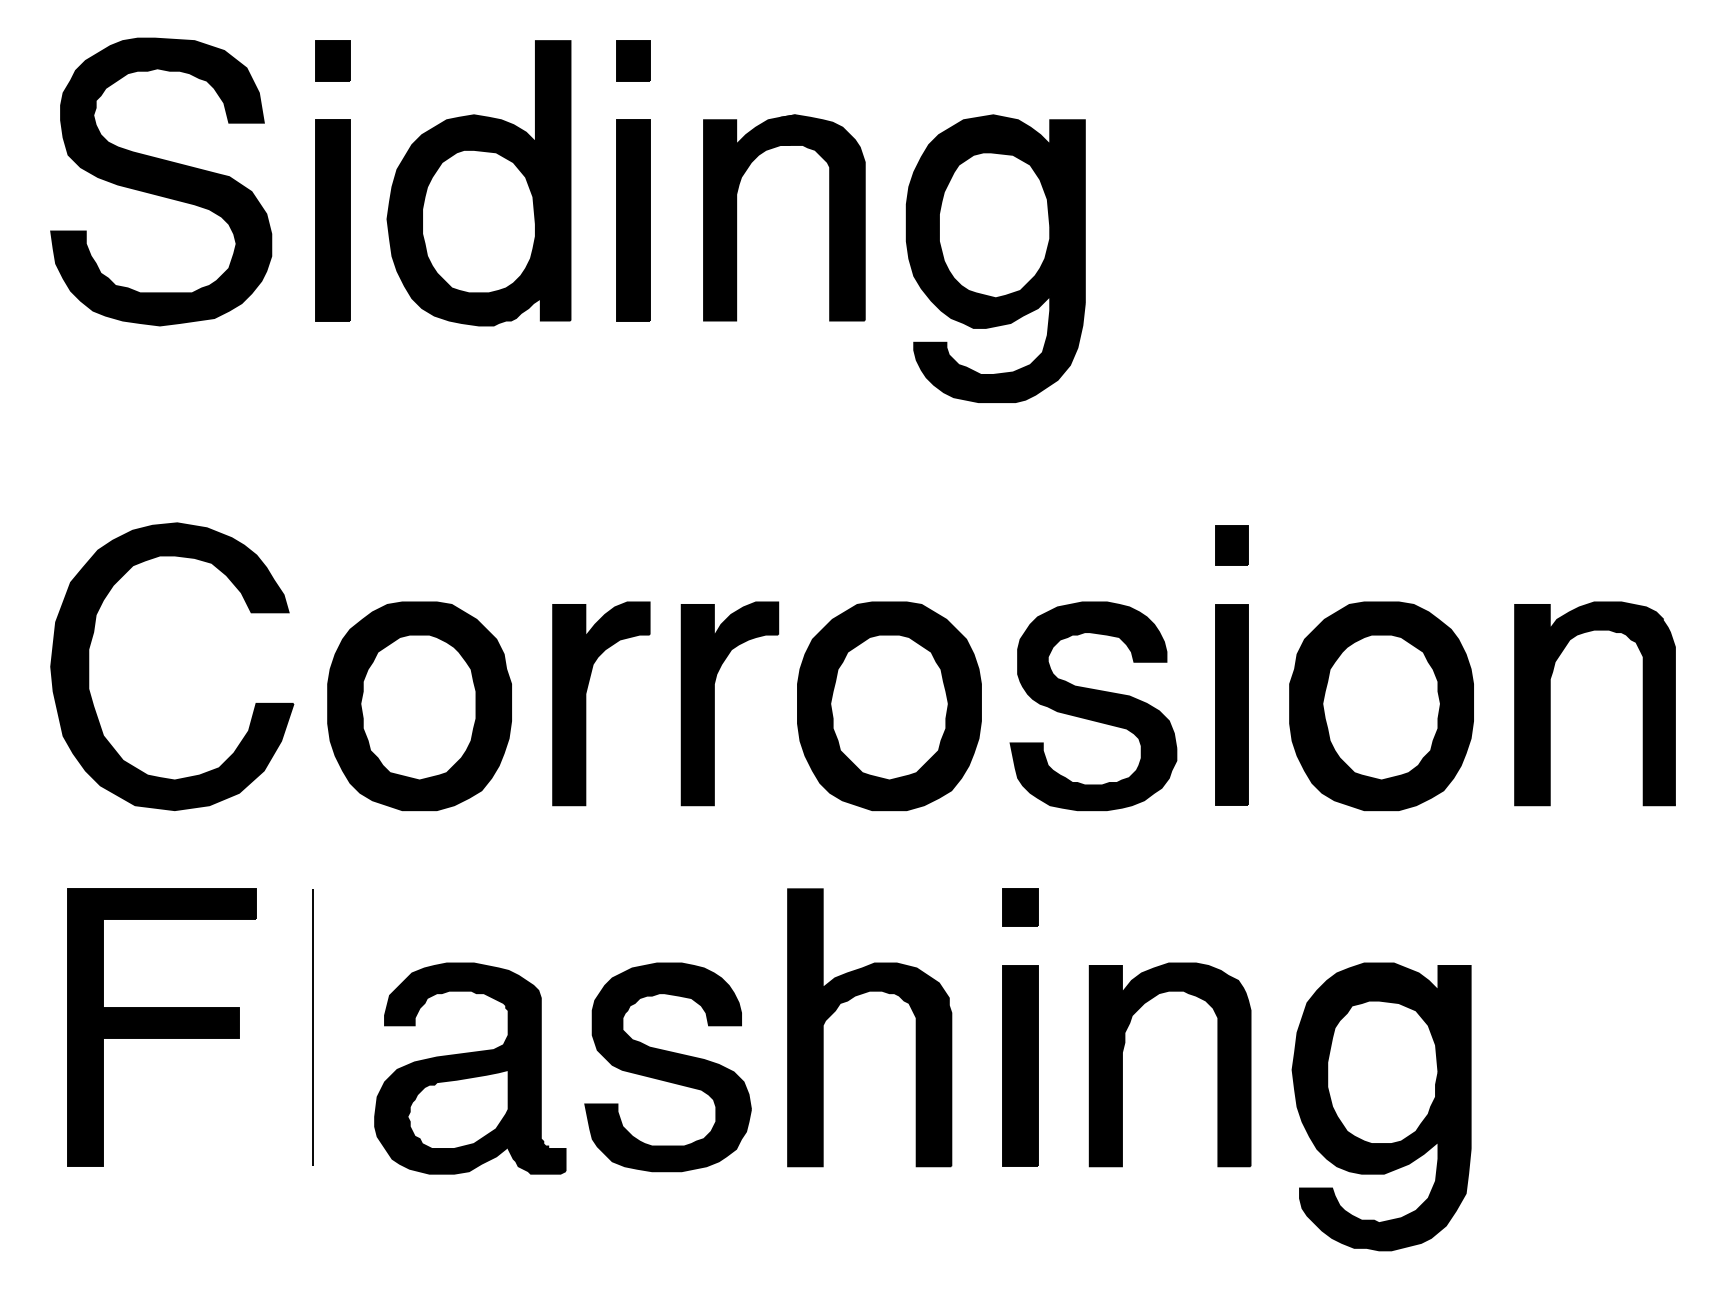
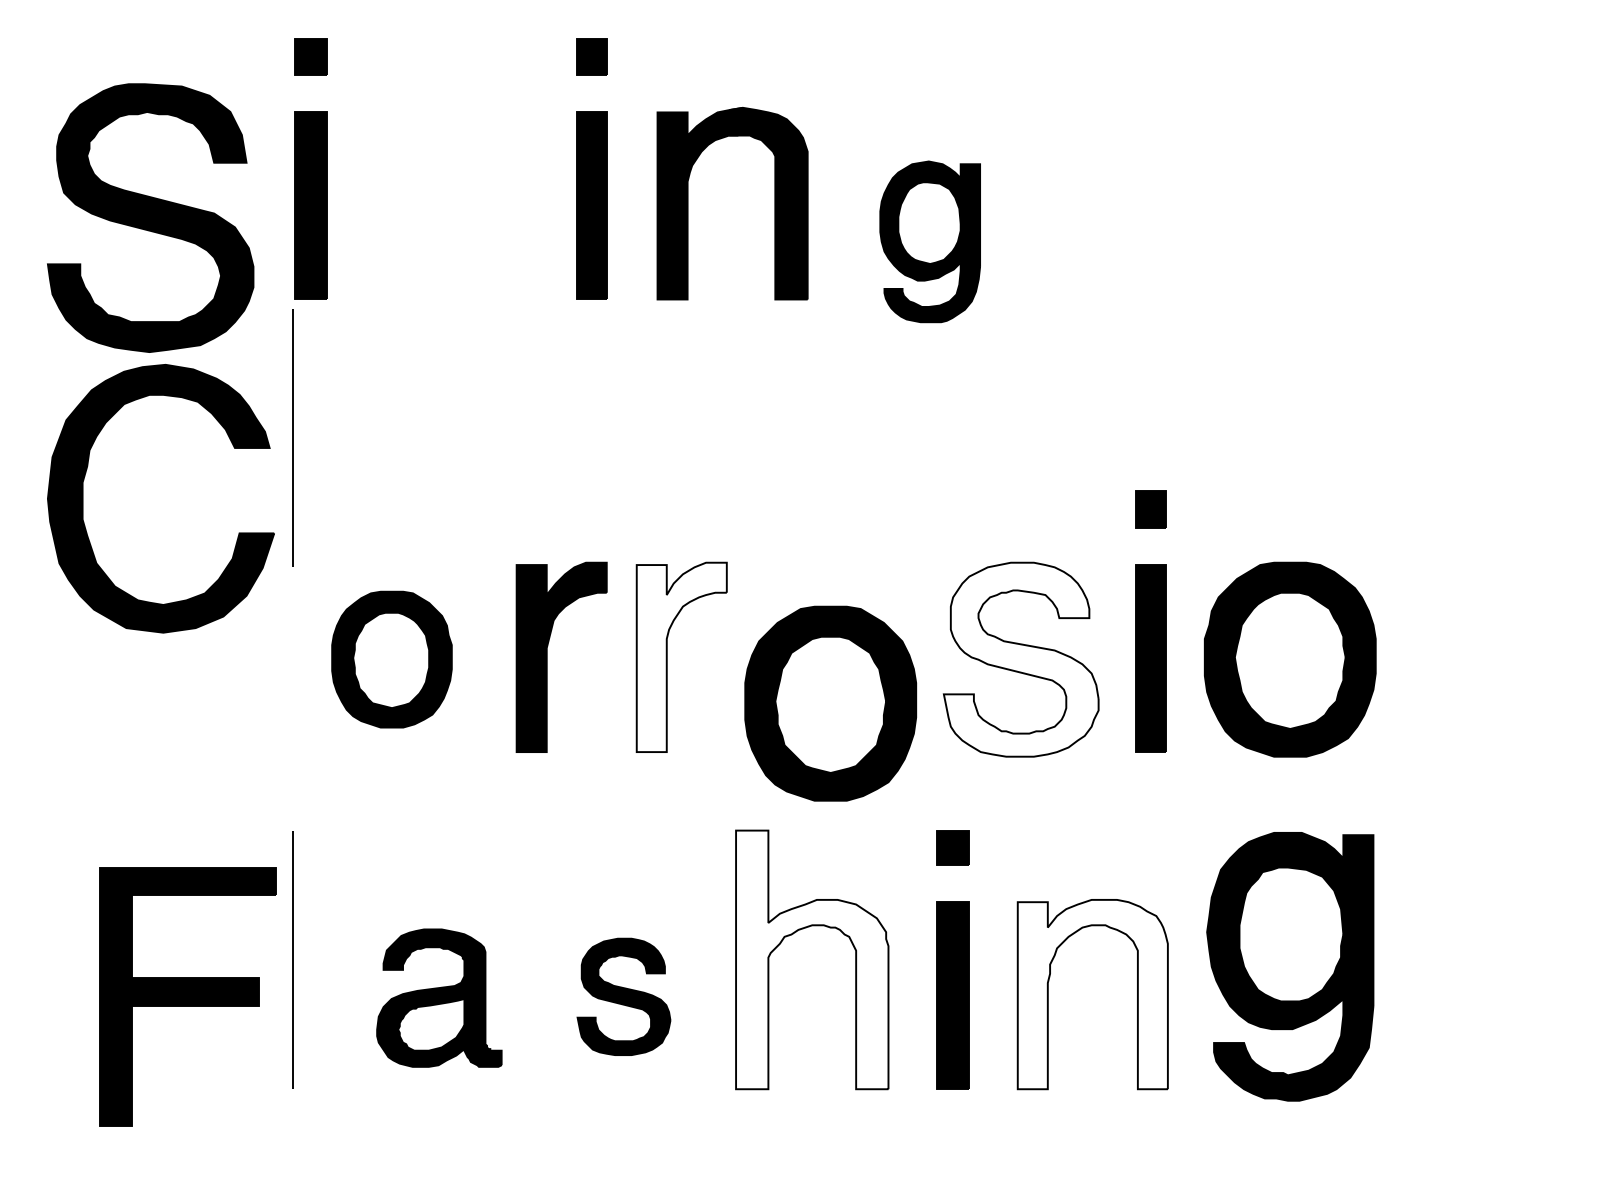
part: (161, 181) -> (150, 217), moved
part: (479, 182) -> (447, 170), removed
part: (996, 258) -> (930, 241), size x0.6
line: (313, 468) -> (292, 437), added
part: (89, 666) -> (83, 498), moved
part: (1551, 702) -> (1448, 656), removed
fill: (729, 703) -> (681, 657), removed
part: (419, 706) -> (391, 659), size x0.7
part: (889, 706) -> (830, 703), moved
fill: (1092, 706) -> (1020, 659), removed
part: (162, 1027) -> (187, 996), moved
fill: (869, 1027) -> (812, 959), removed
fill: (1169, 1064) -> (1092, 994), removed
part: (667, 1066) -> (623, 996), size x0.6
part: (470, 1069) -> (439, 998), size x0.7
part: (1381, 1106) -> (1290, 966), moved

